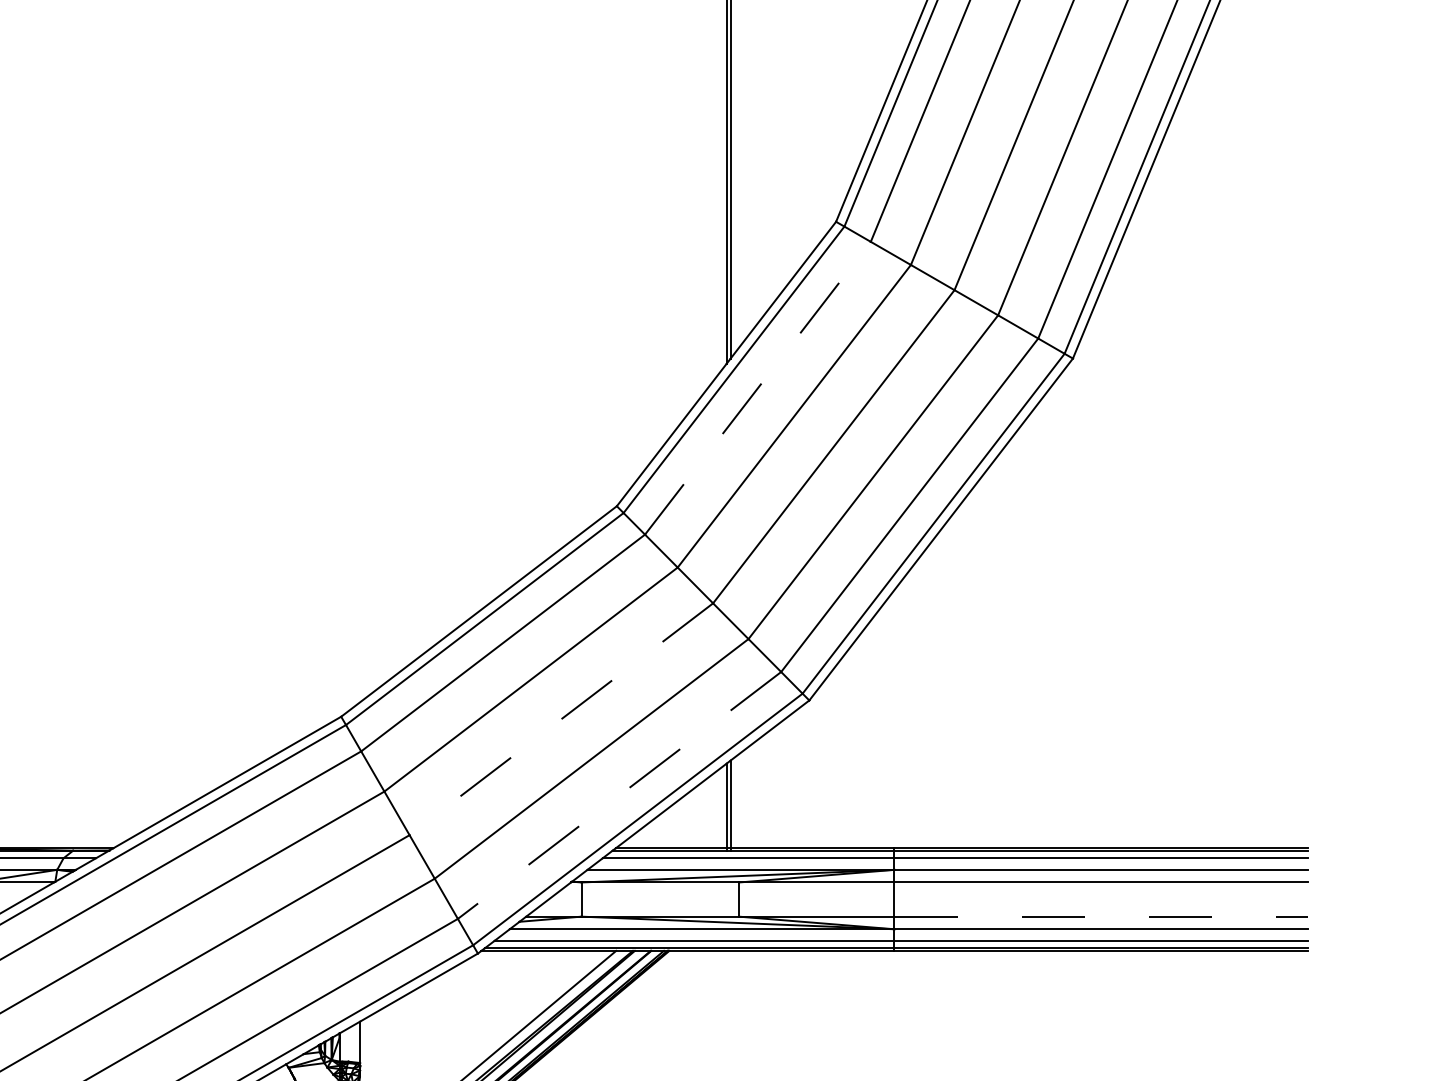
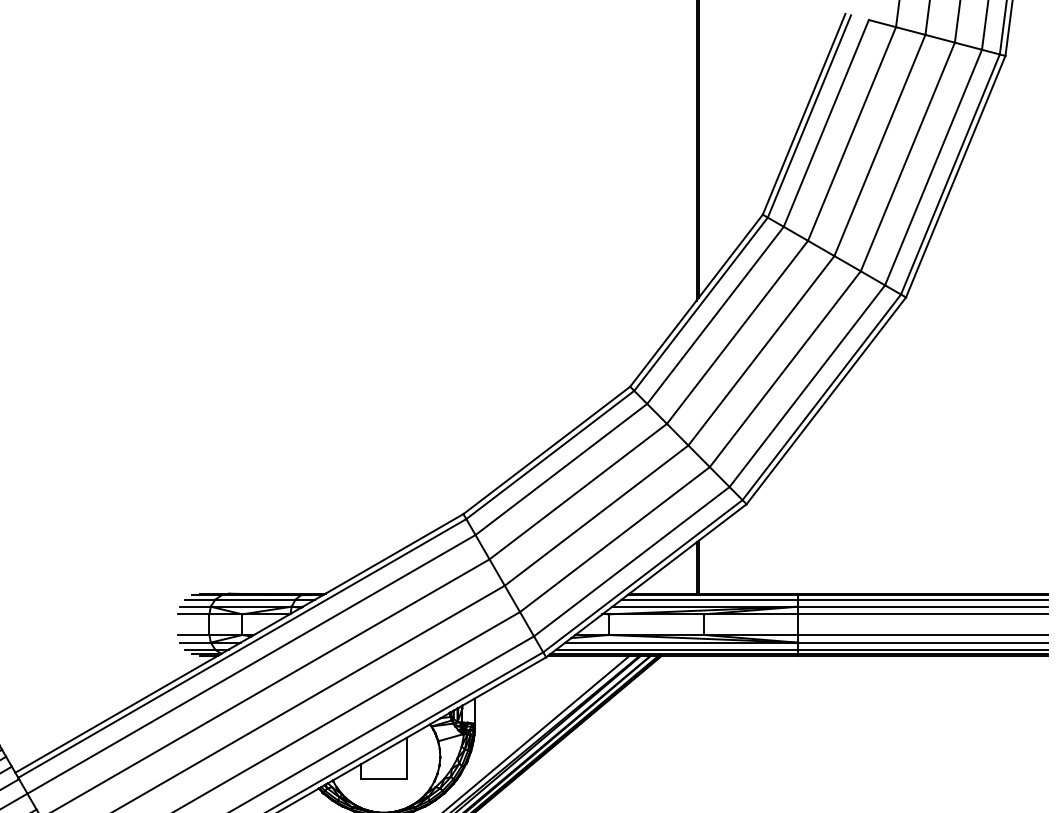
line: (757, 388) -> (715, 315), dashed -> solid
line: (561, 719) -> (596, 515), dashed -> solid
line: (619, 796) -> (631, 562), dashed -> solid
line: (1101, 917) -> (923, 635), dashed -> solid

